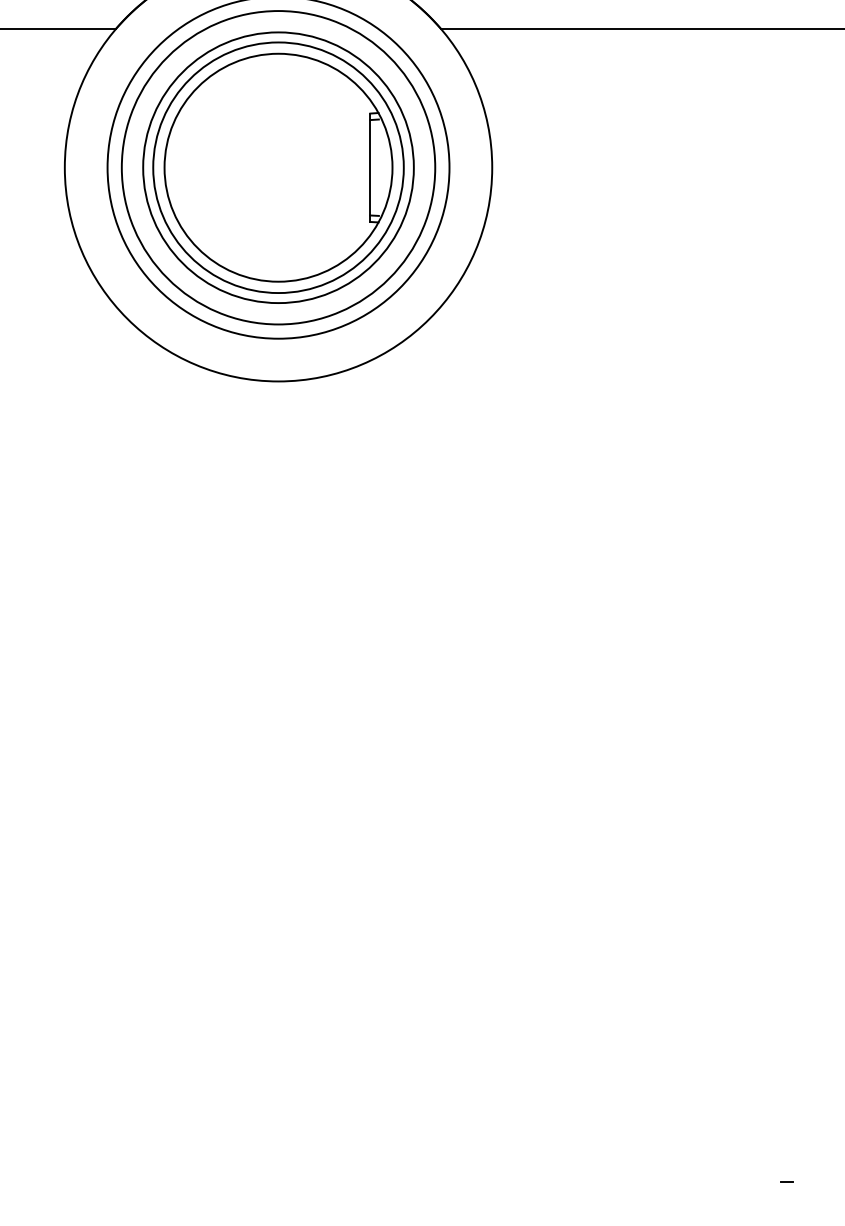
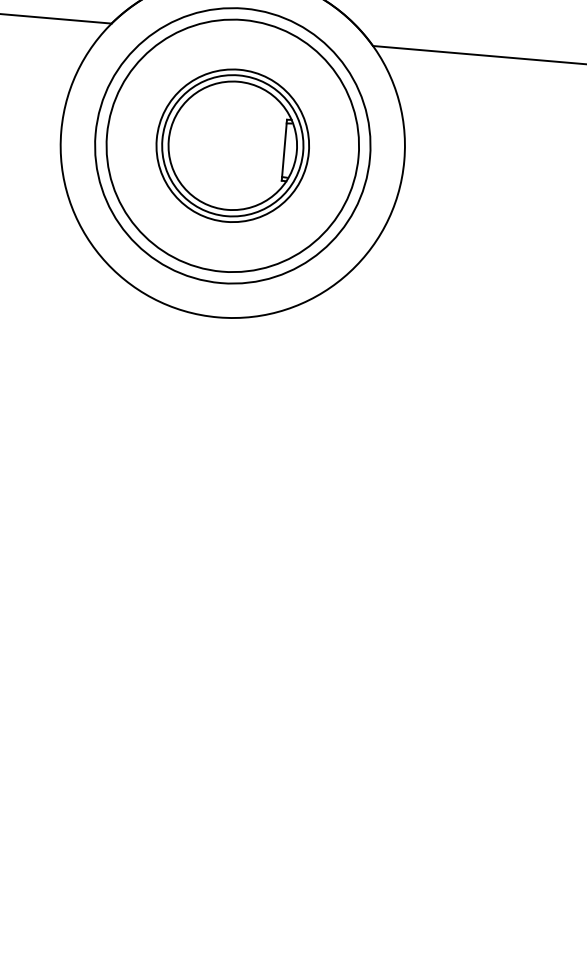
part: (278, 167) -> (232, 145), size x0.7

